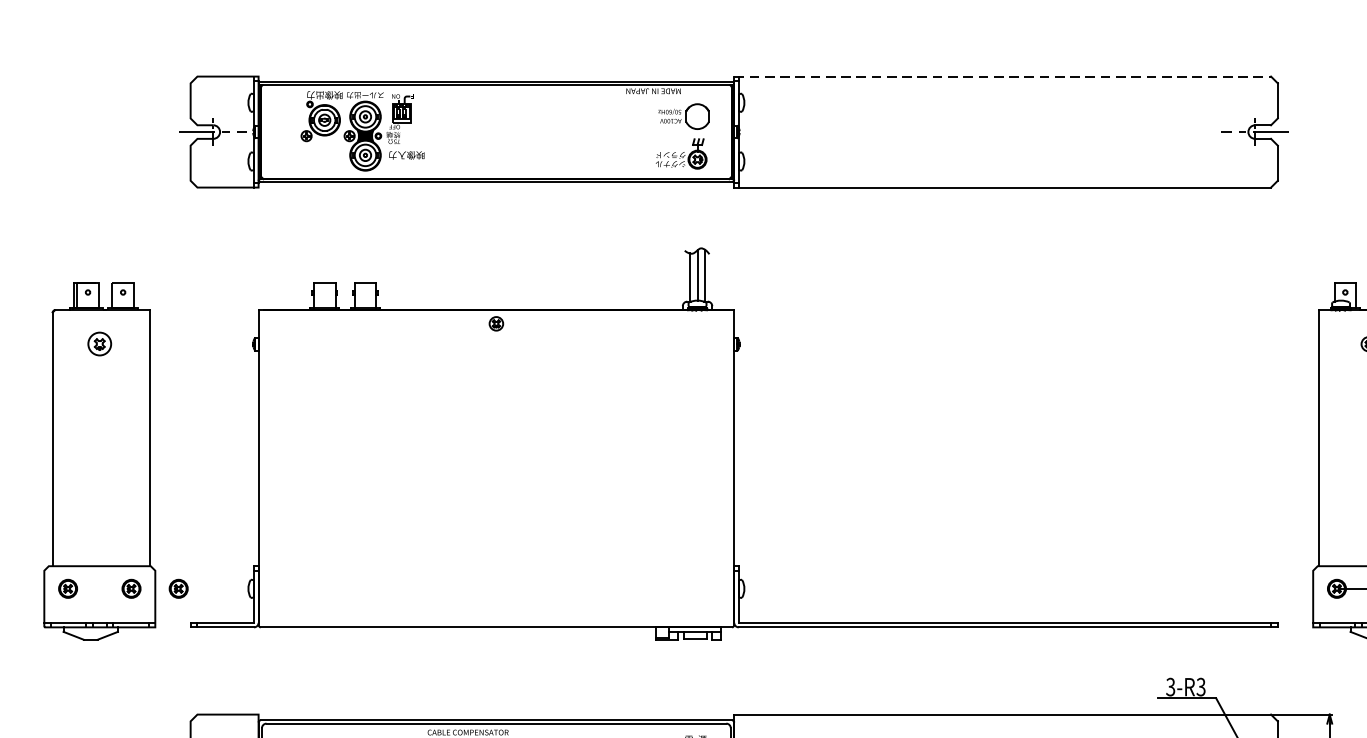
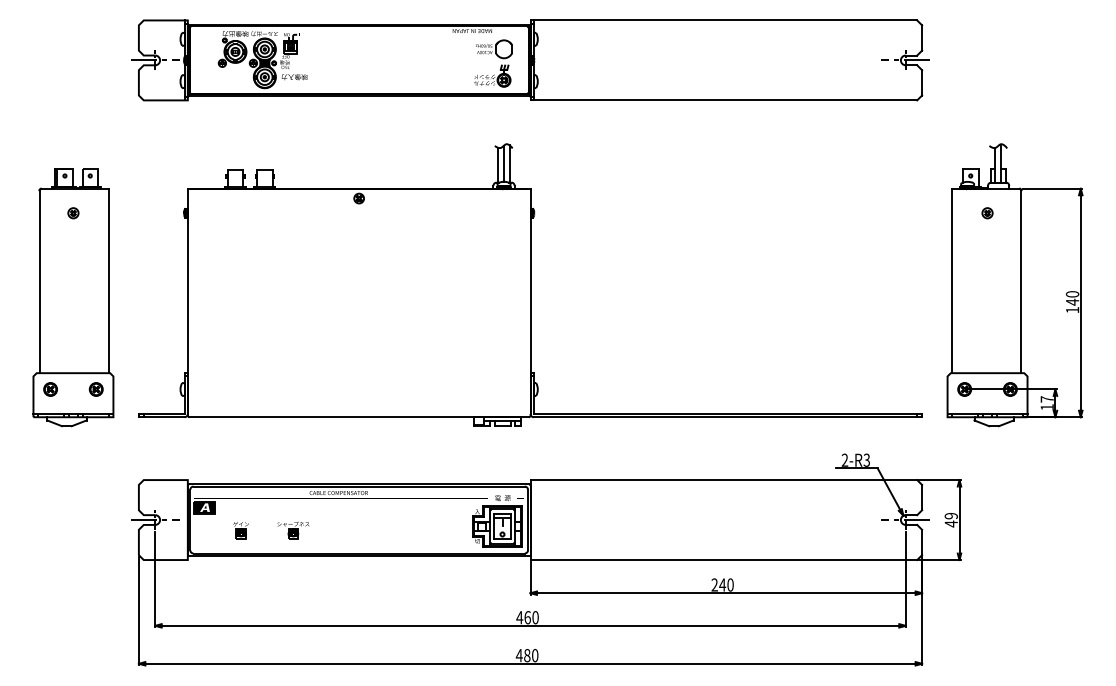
line: (1003, 76) -> (724, 20), dashed -> solid
part: (99, 344) -> (73, 213), size x0.62
part: (177, 588) -> (129, 389), removed
text: (1170, 687) -> (844, 460), 3-R3 -> 2-R3

